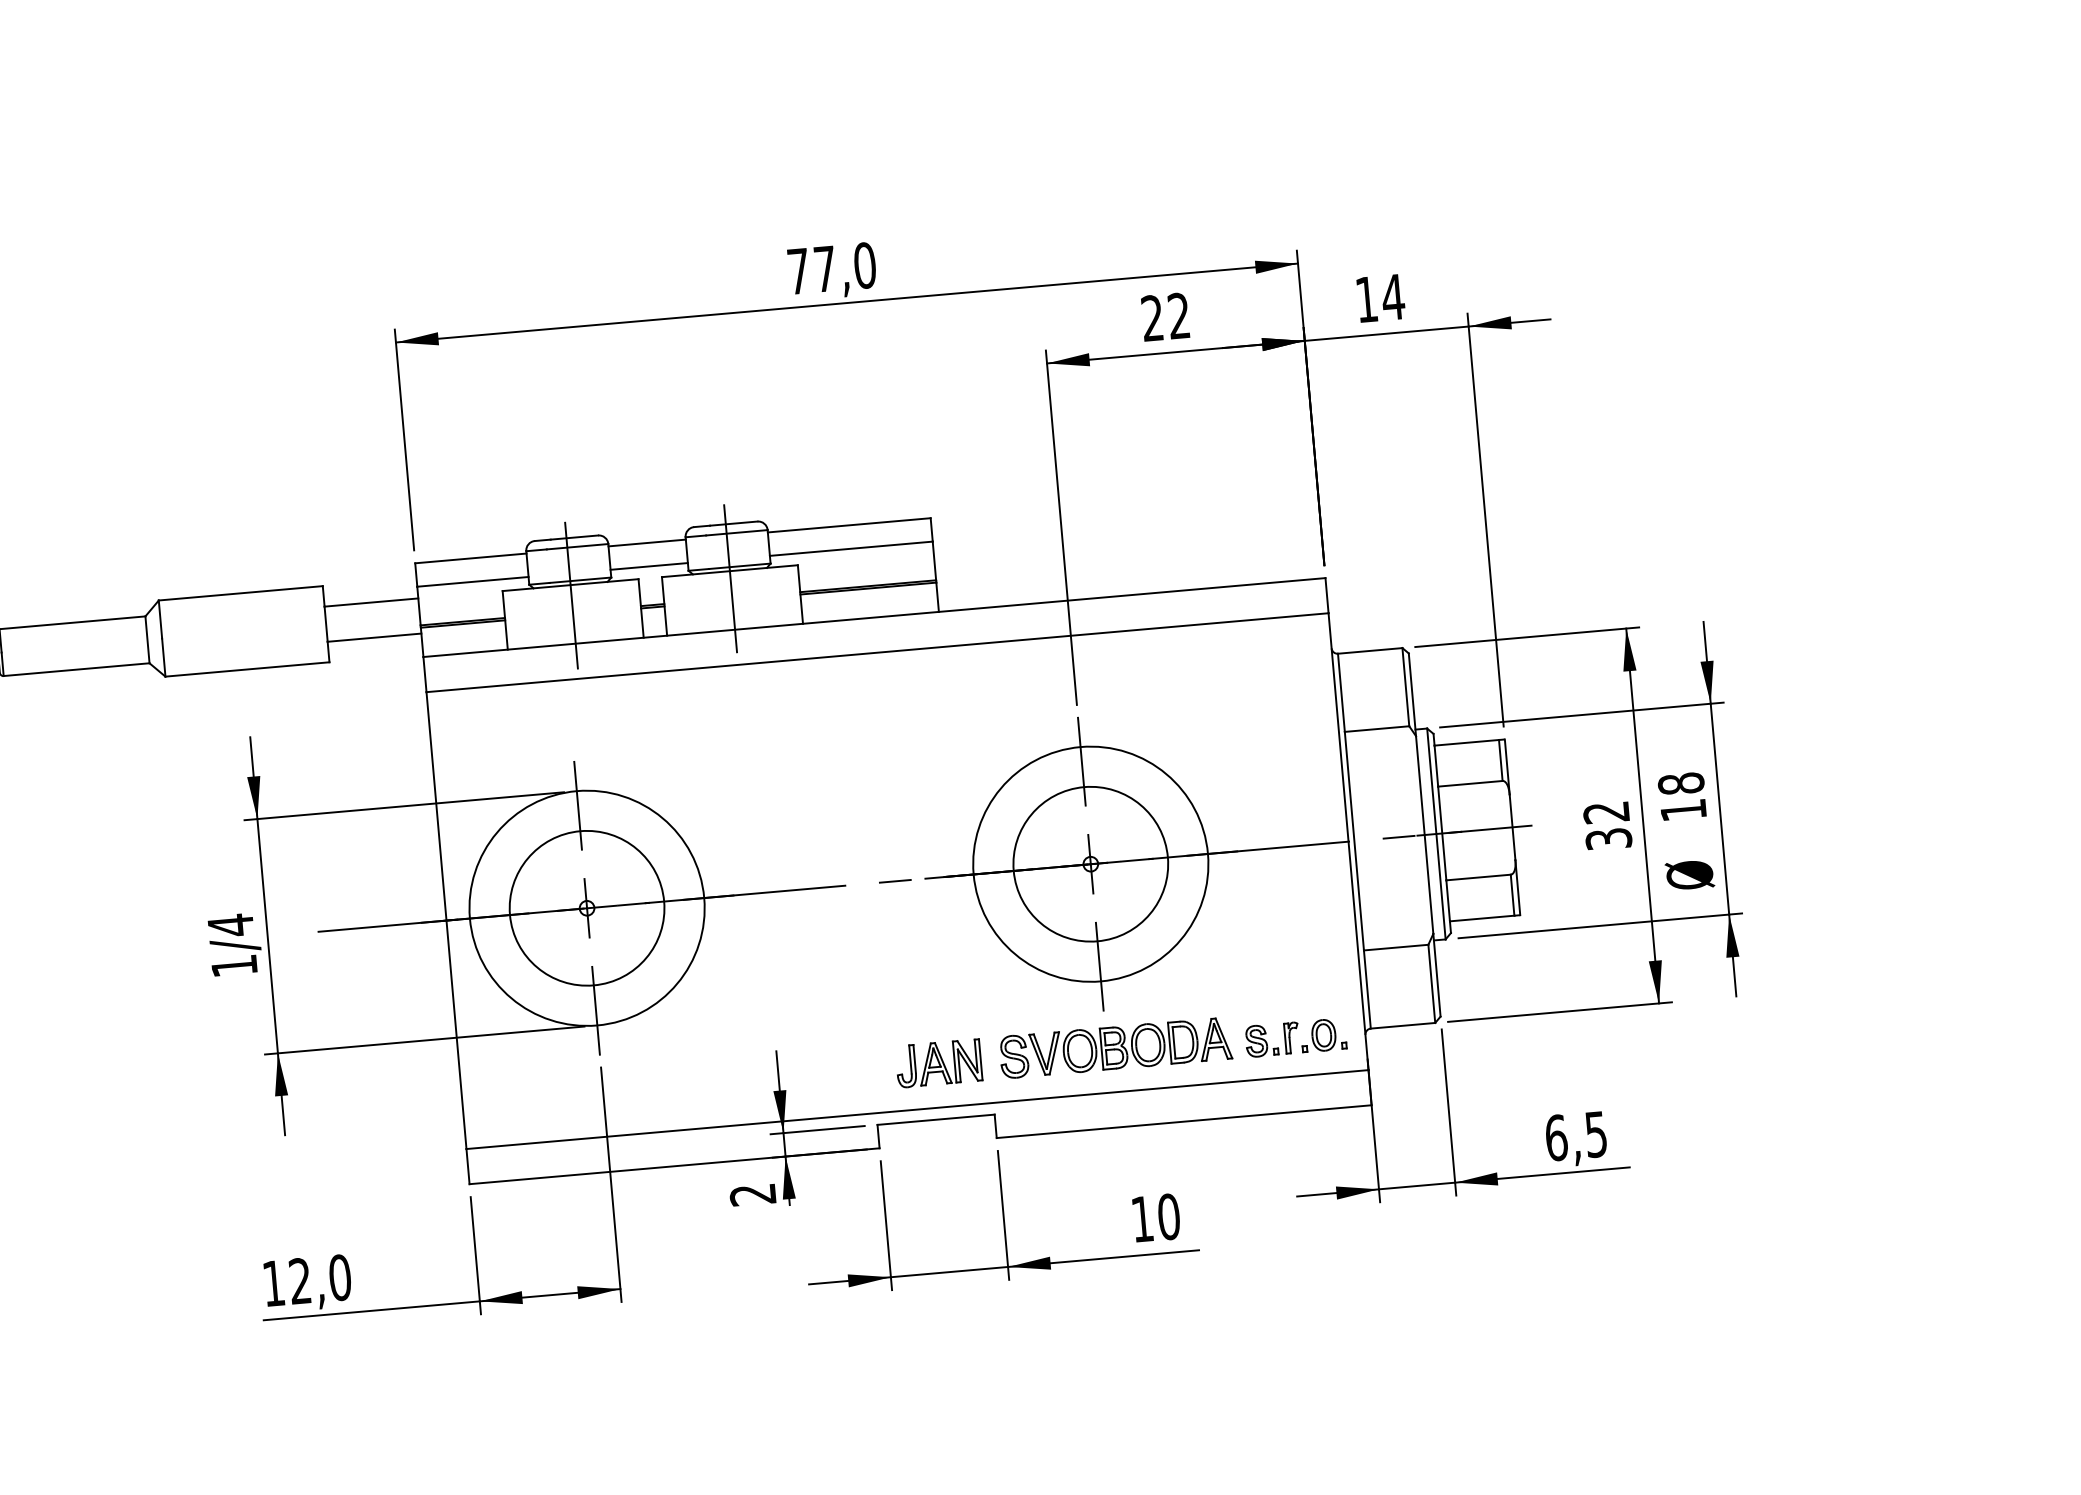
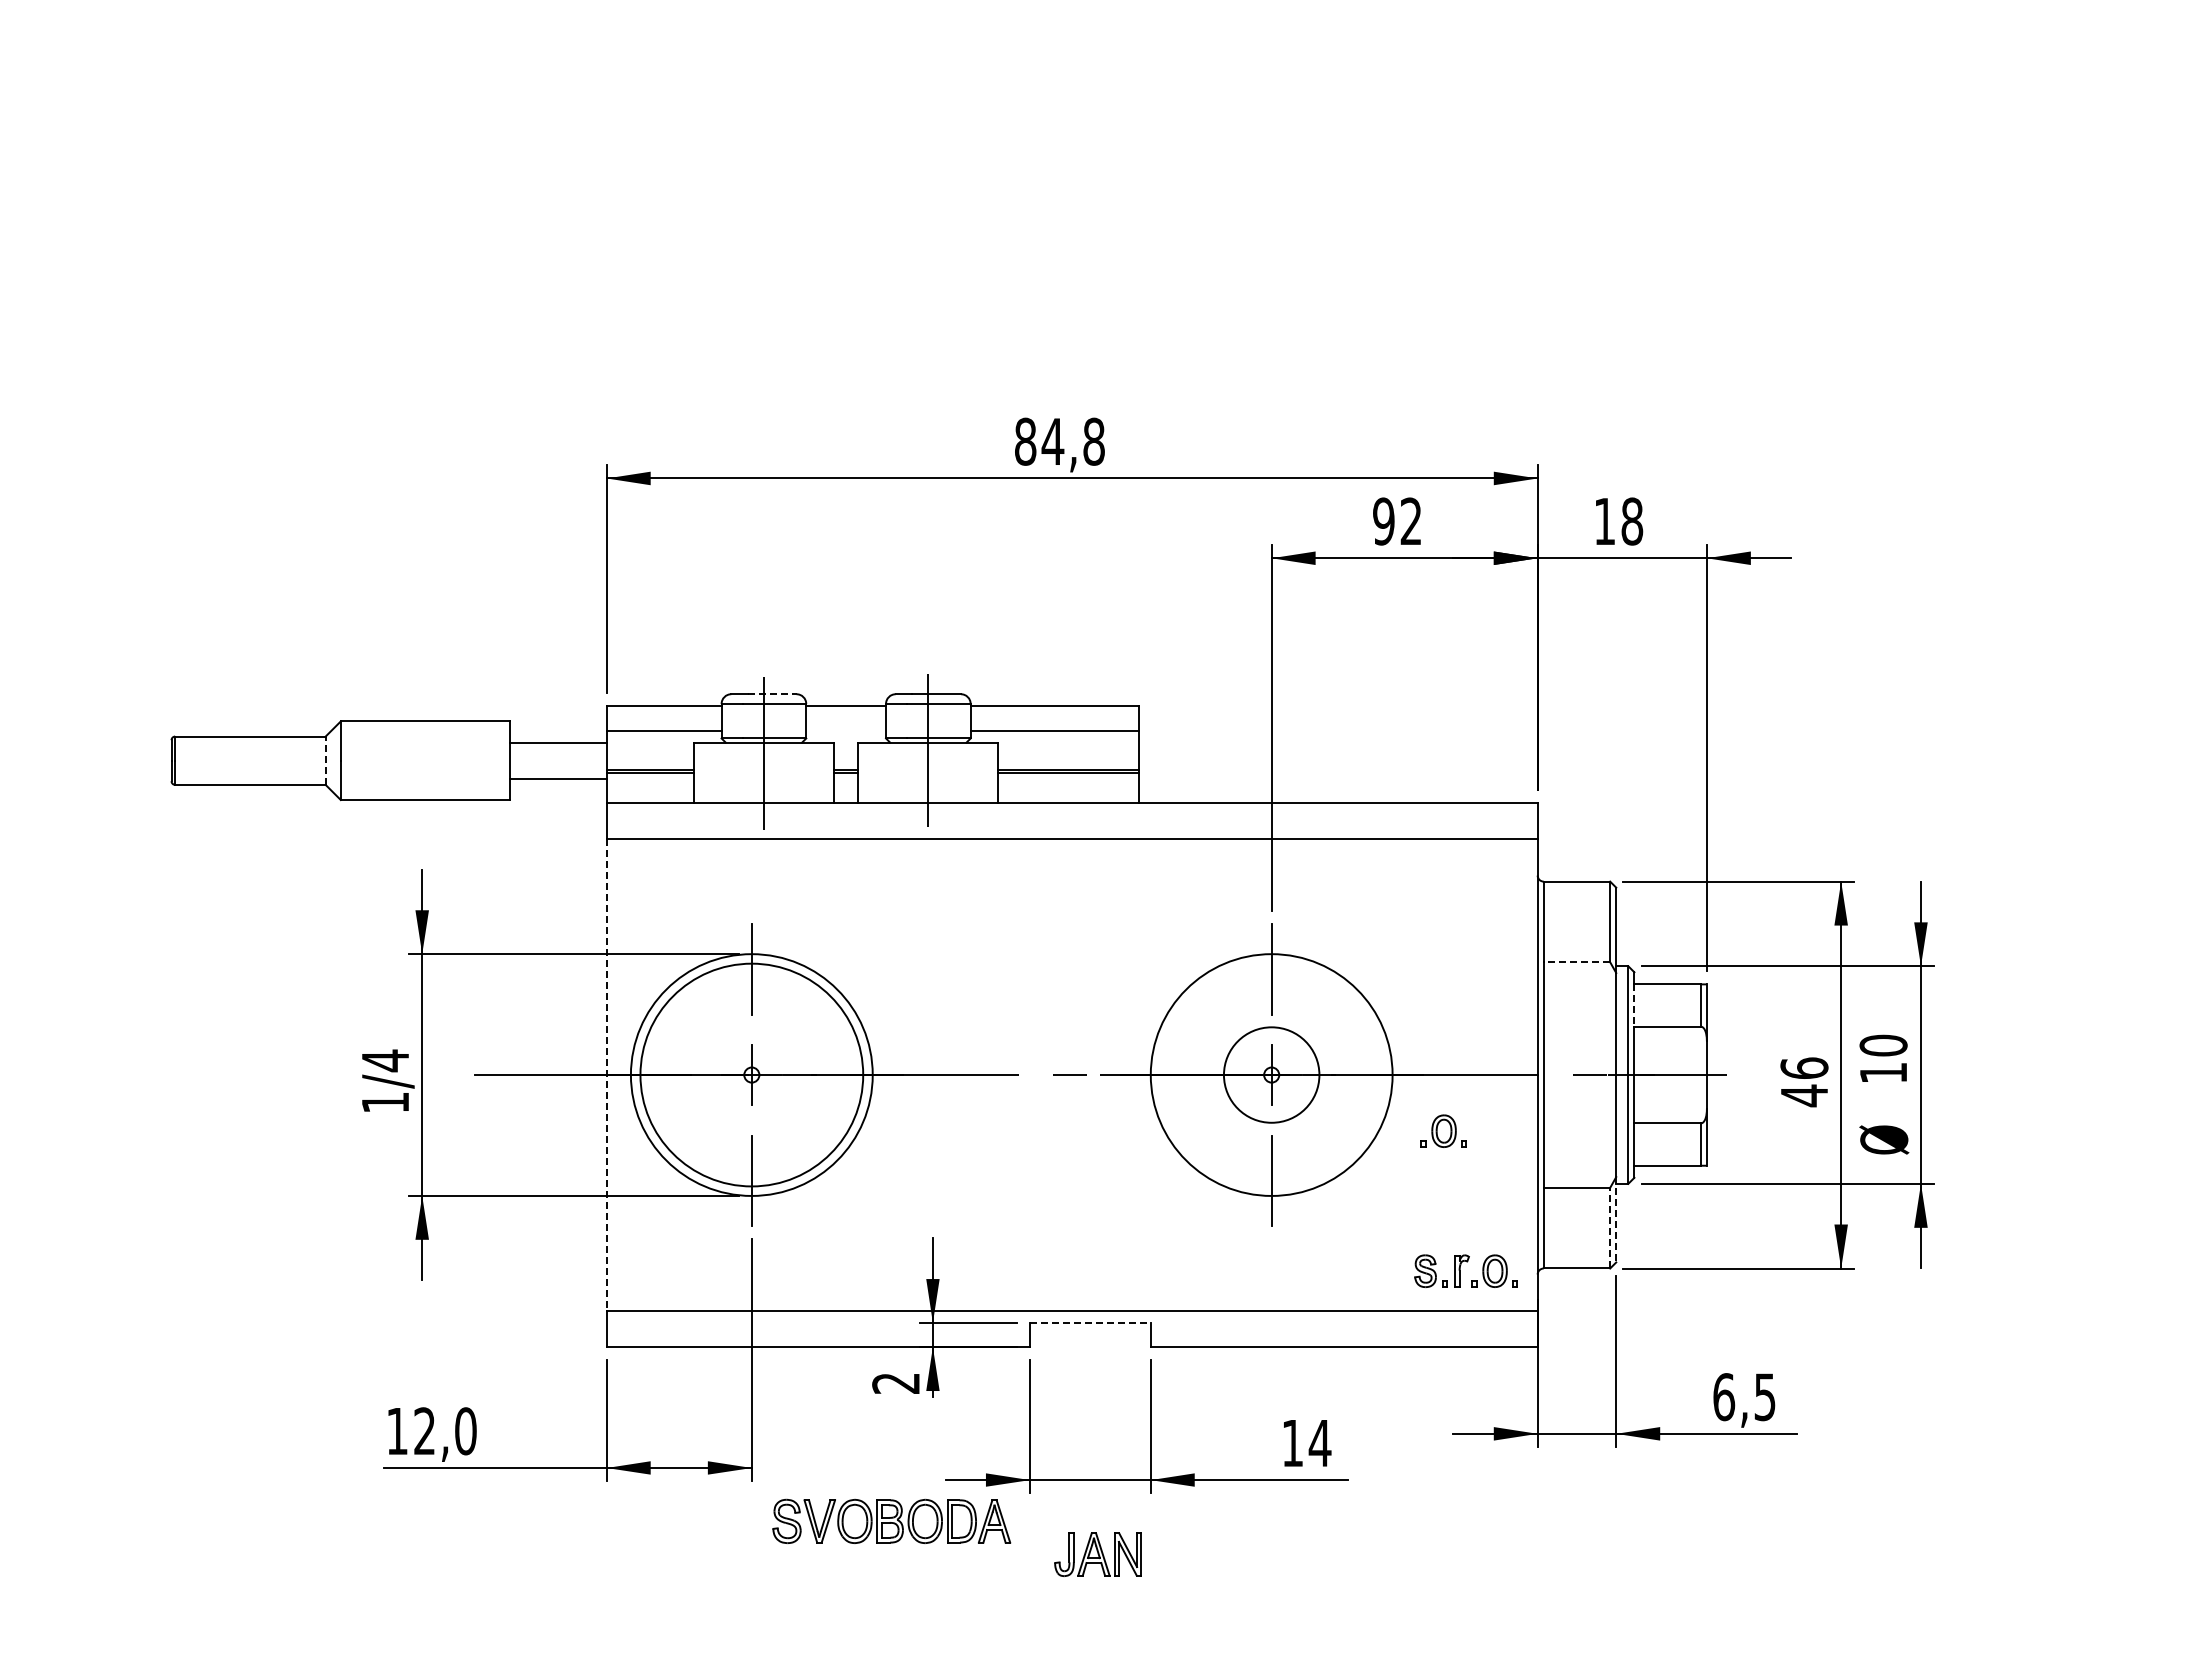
text: (831, 268) -> (1059, 441), 77,0 -> 84,8
text: (1392, 297) -> (1631, 521), 14 -> 18
text: (1152, 318) -> (1383, 521), 22 -> 92
line: (574, 537) -> (772, 694), solid -> dashed
line: (649, 566) -> (846, 730), removed
line: (147, 639) -> (325, 760), solid -> dashed
line: (1376, 729) -> (1576, 962), solid -> dashed
line: (1436, 767) -> (1634, 1006), solid -> dashed
text: (1681, 783) -> (1883, 1045), 18 -> 10
text: (1607, 826) -> (1804, 1082), 32 -> 46
circle: (1090, 863) -> (1271, 1074), size x0.6
part: (1261, 903) -> (1443, 1130), added
circle: (586, 907) -> (751, 1074), size x1.4
line: (446, 921) -> (606, 1075), solid -> dashed
line: (1437, 974) -> (1616, 1219), solid -> dashed
line: (1432, 983) -> (1610, 1227), solid -> dashed
part: (1115, 1047) -> (891, 1520), moved
part: (938, 1063) -> (1097, 1554), moved
line: (936, 1119) -> (1090, 1322), solid -> dashed
text: (1168, 1217) -> (1319, 1443), 10 -> 14

